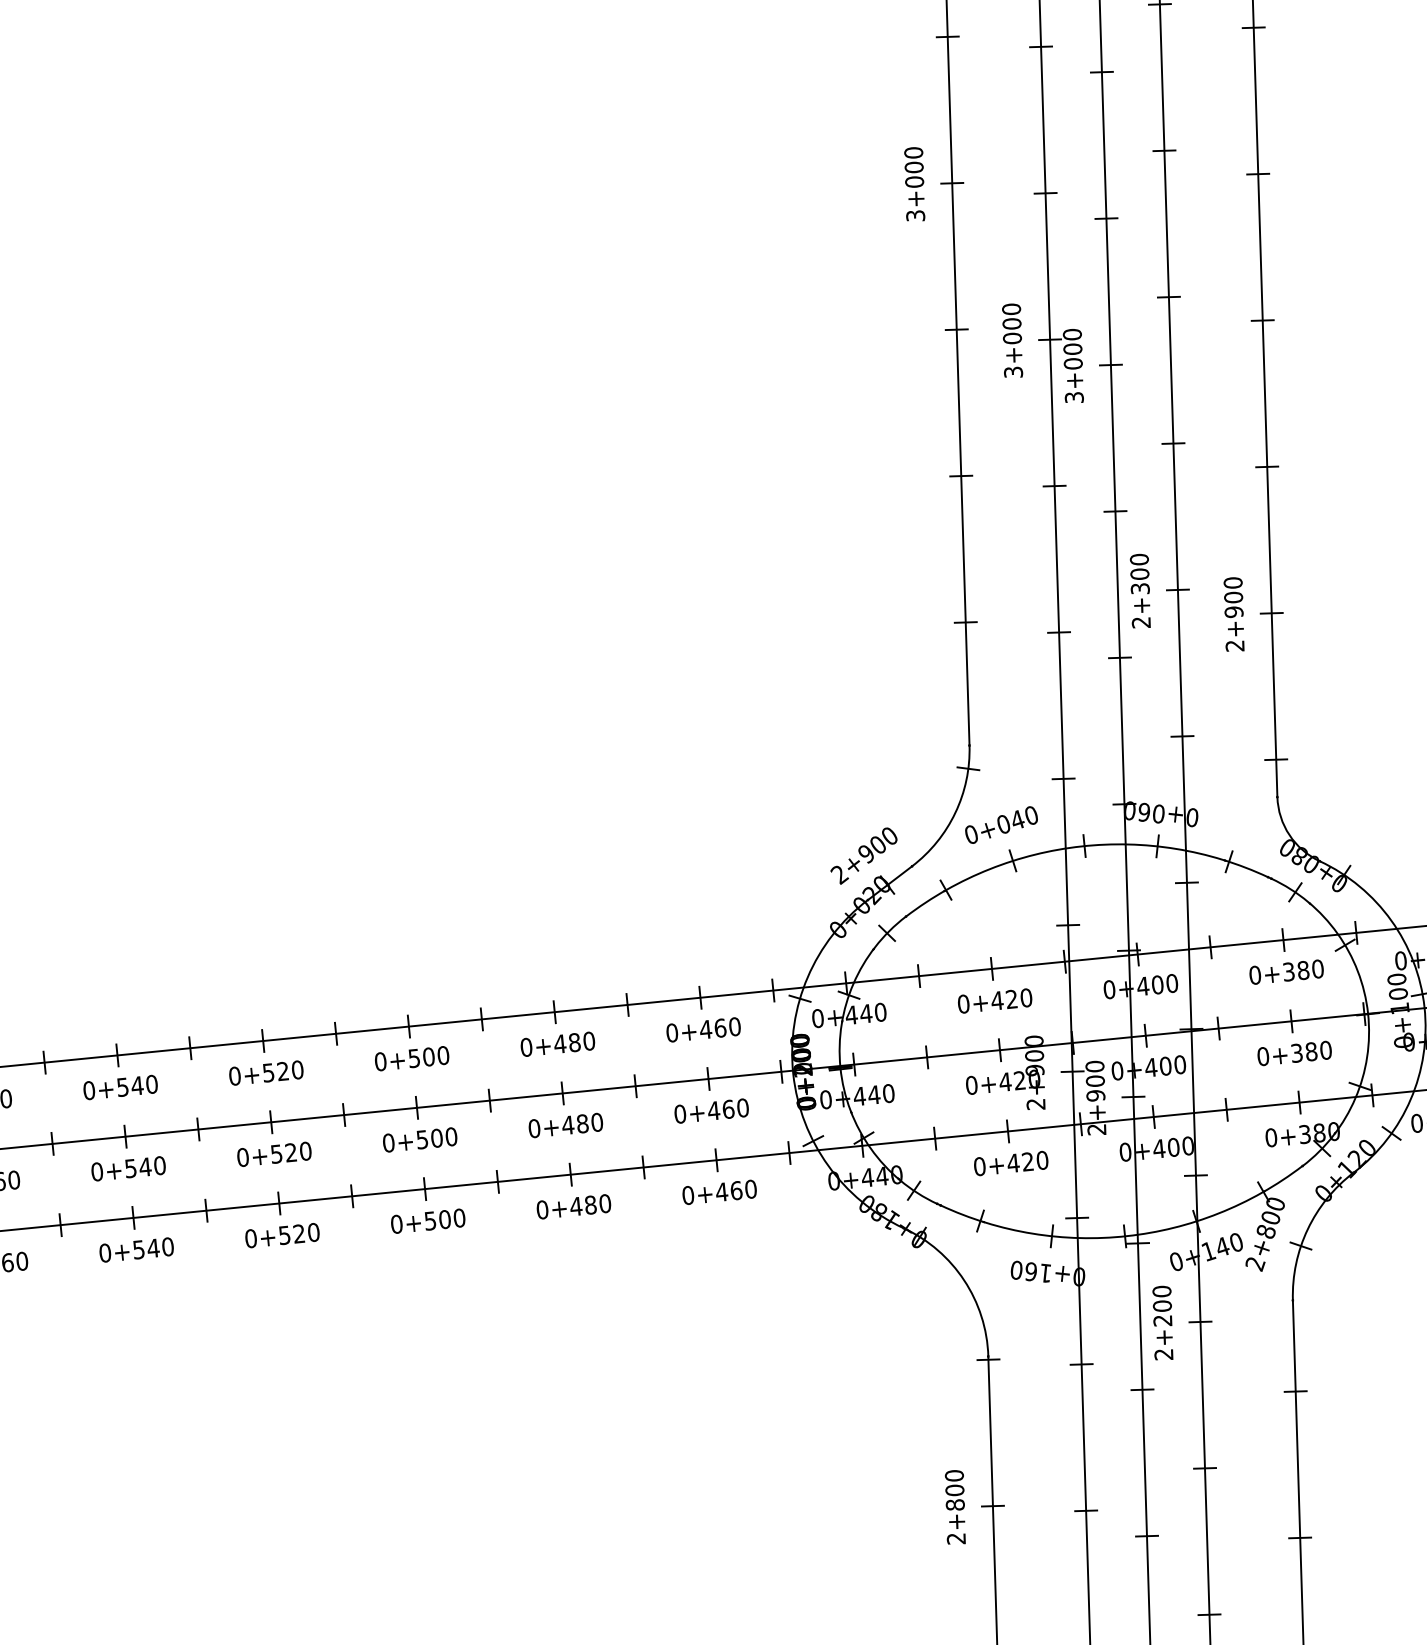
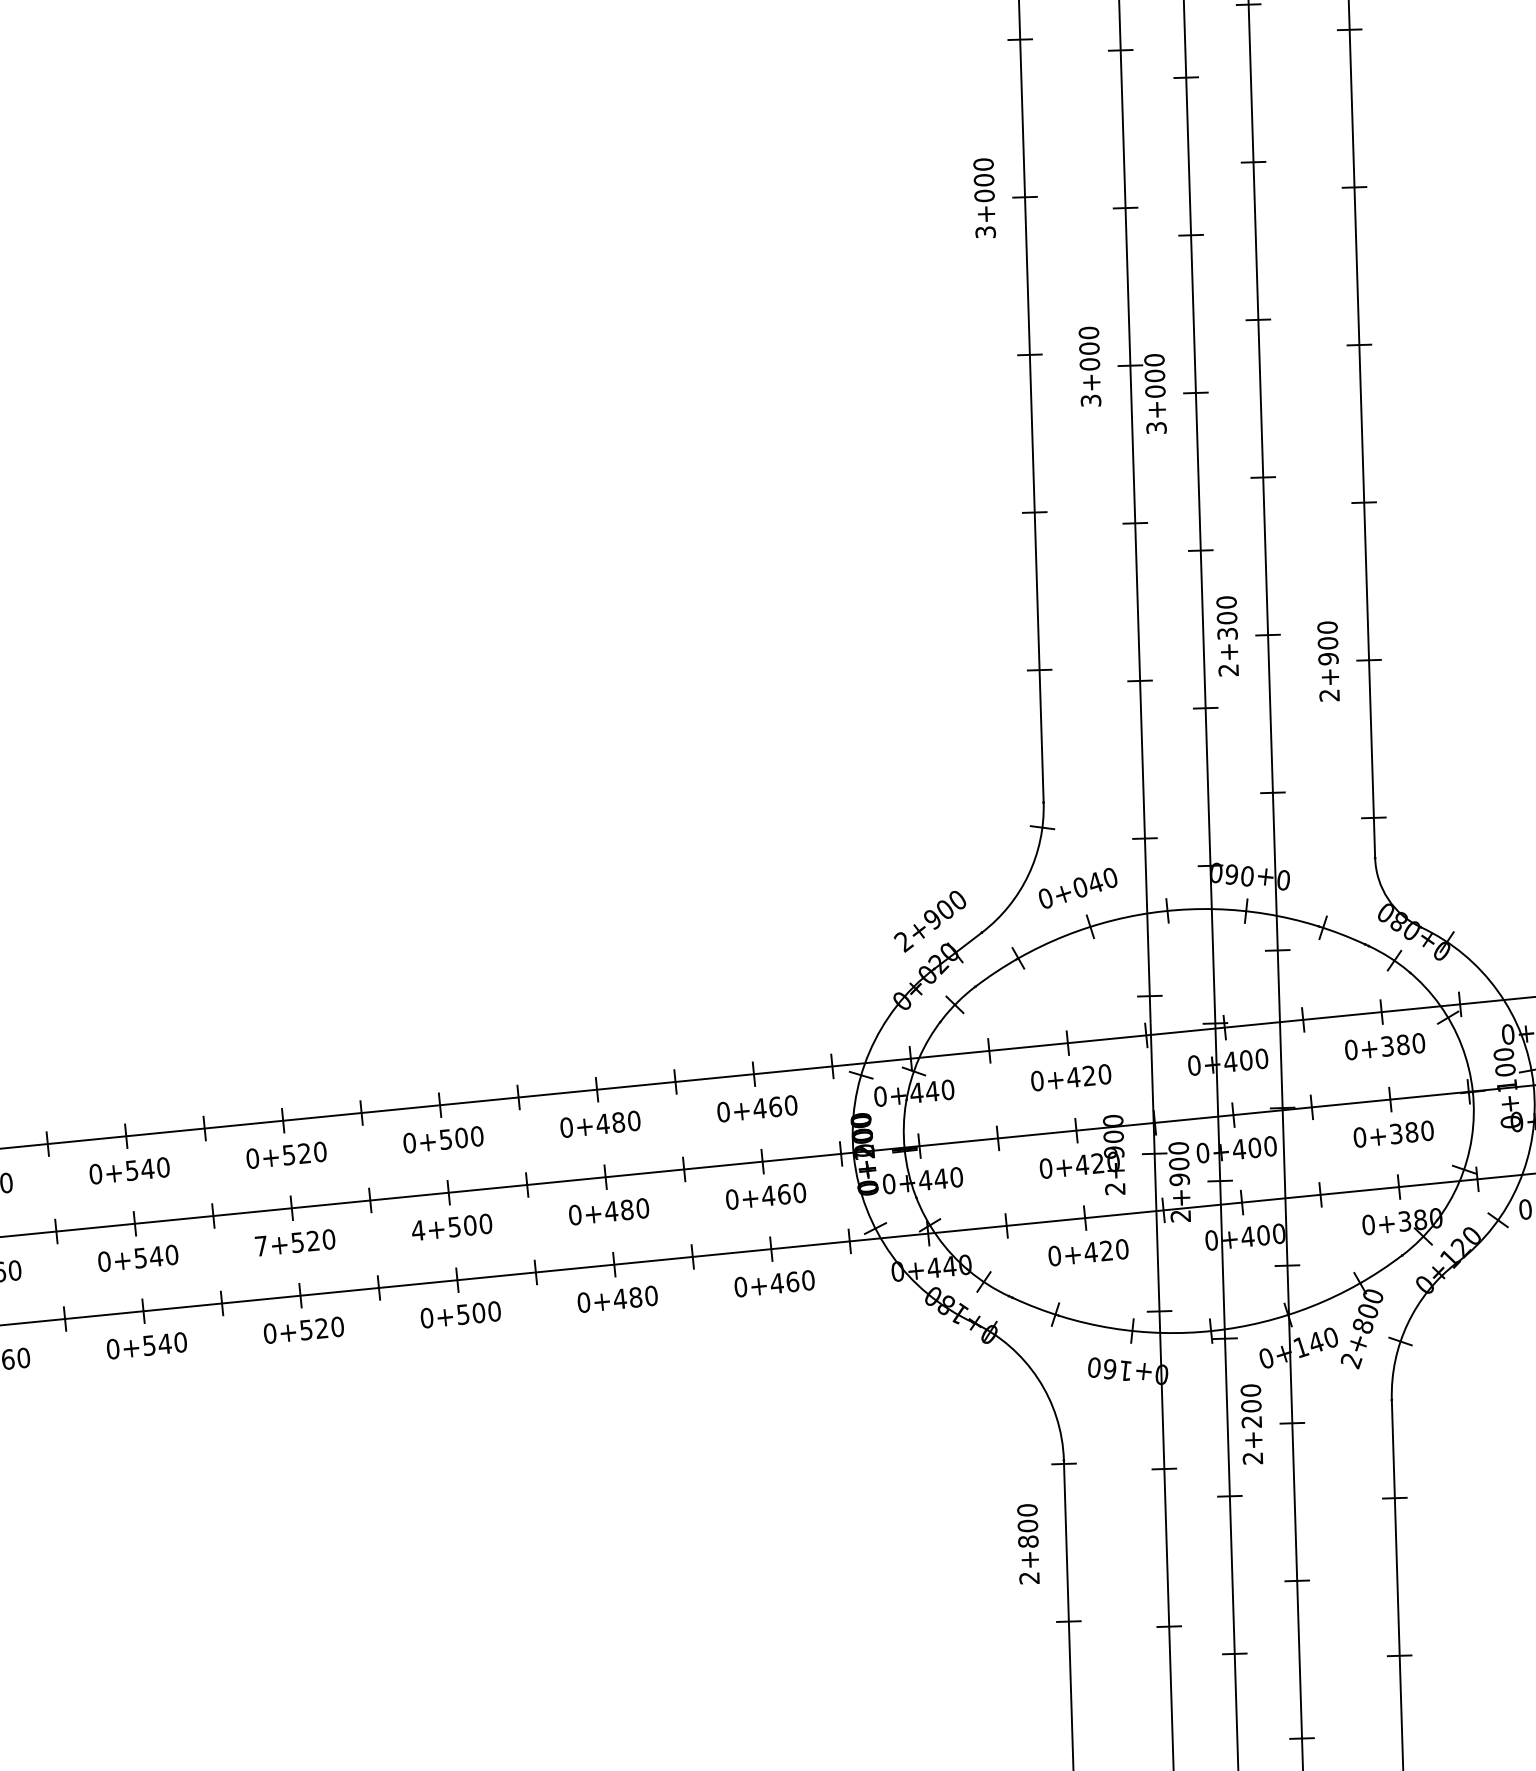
text: (389, 1142) -> (419, 1230), 0+500 -> 4+500
text: (242, 1156) -> (260, 1245), 0+520 -> 7+520
text: (955, 1507) -> (1028, 1544), moved

